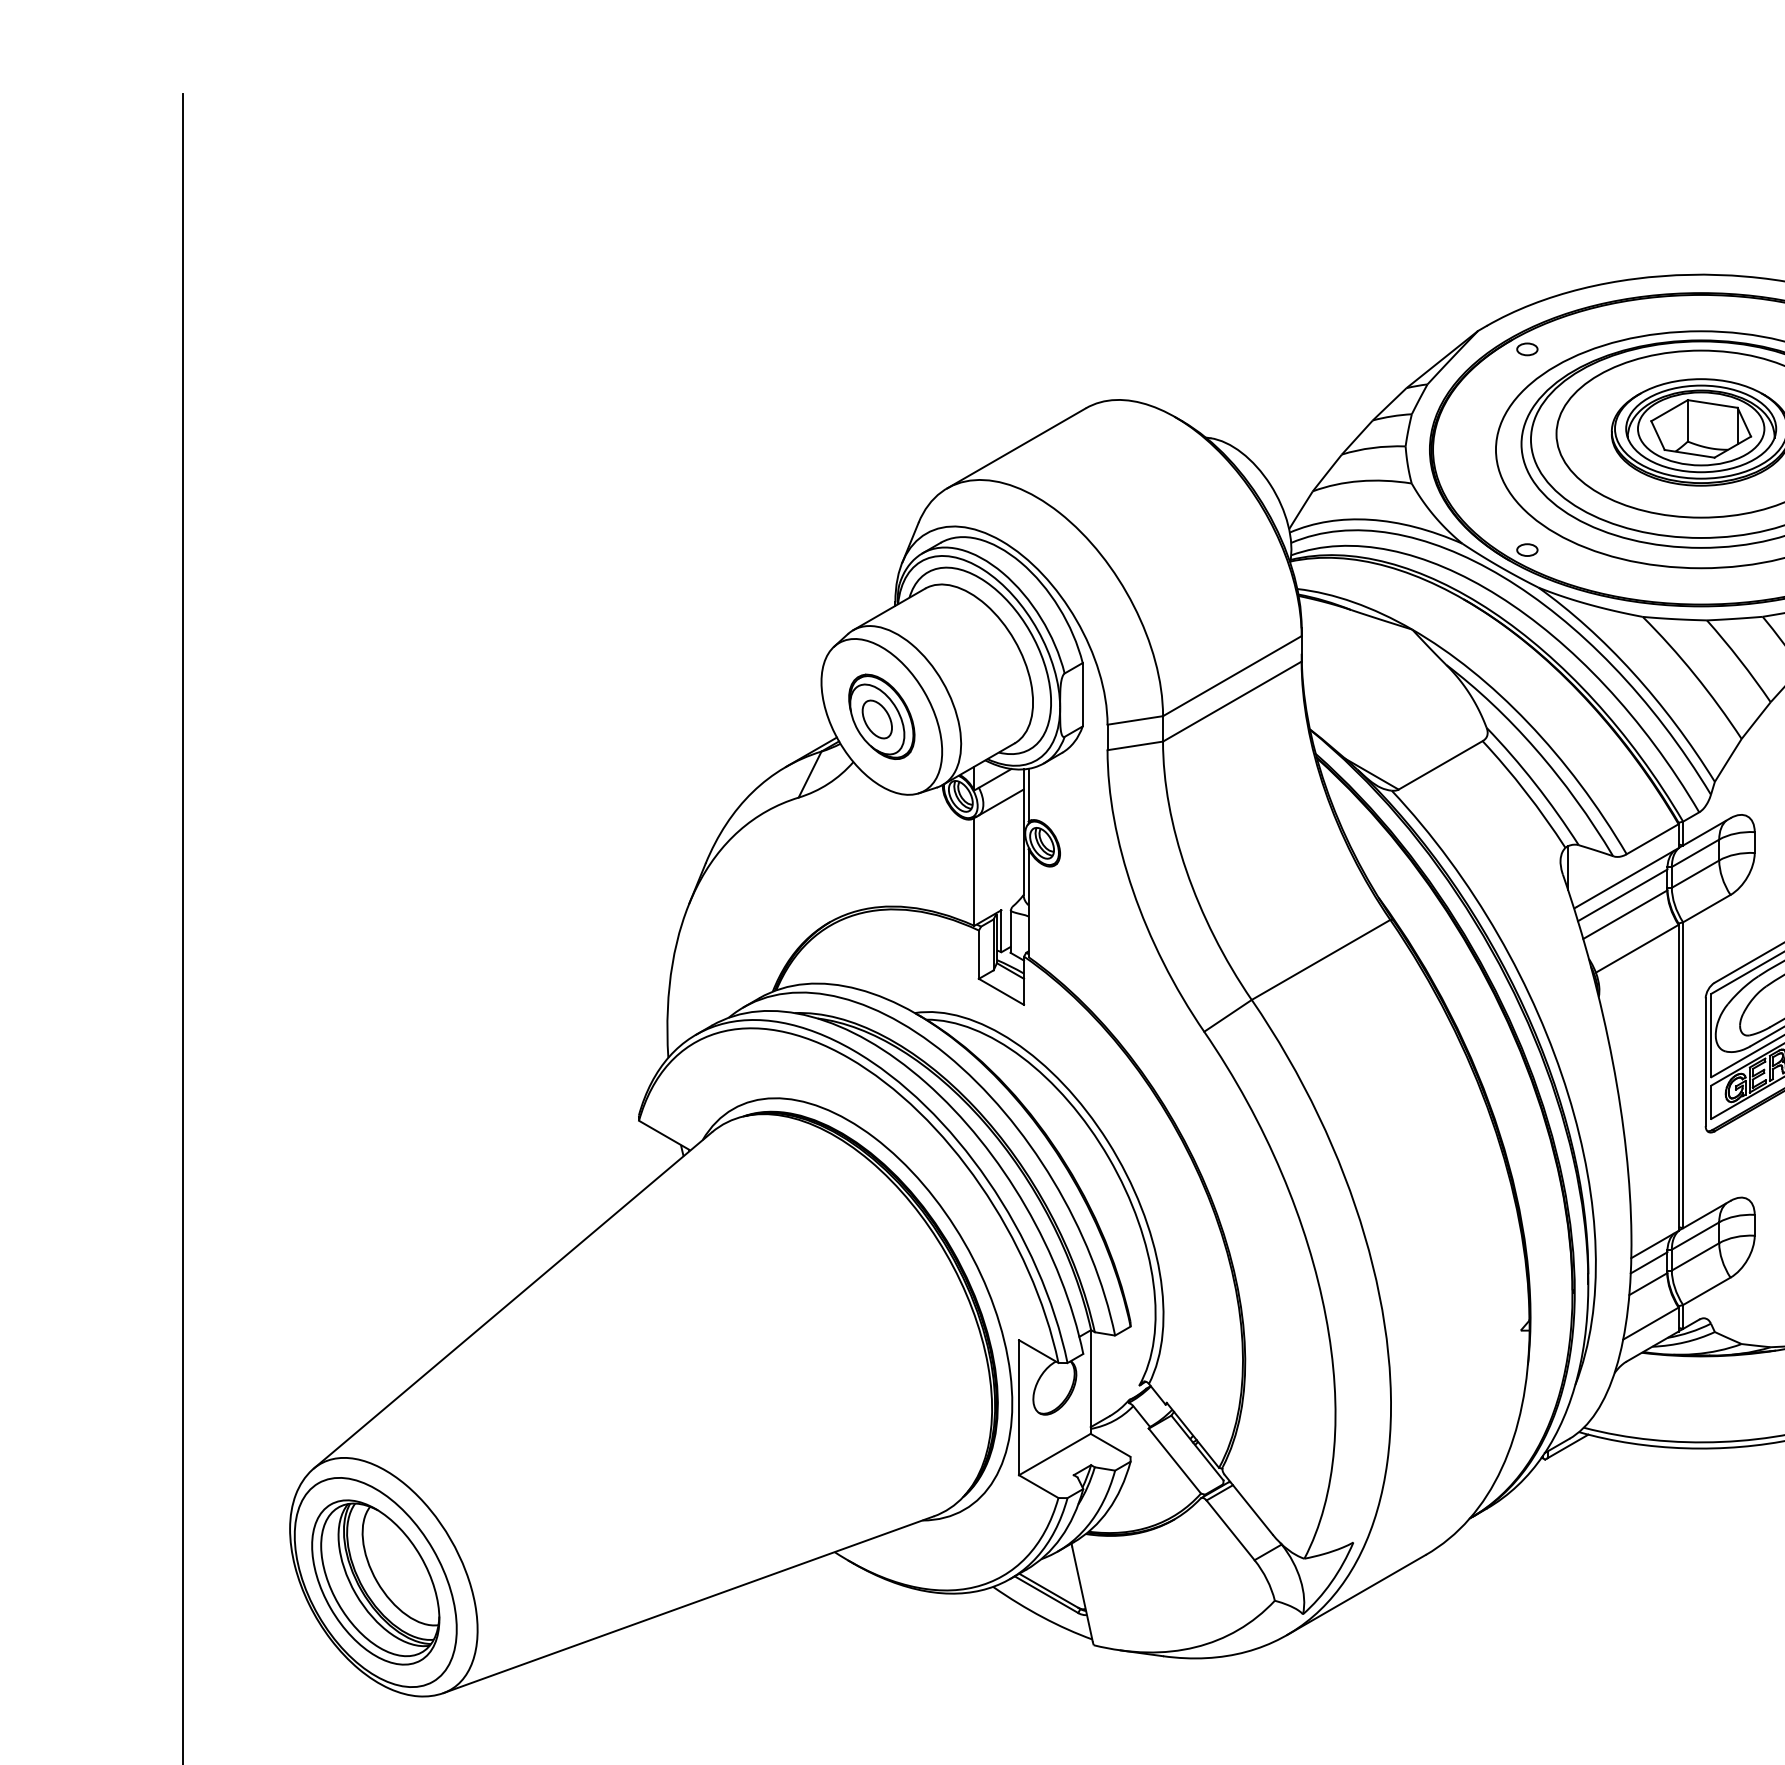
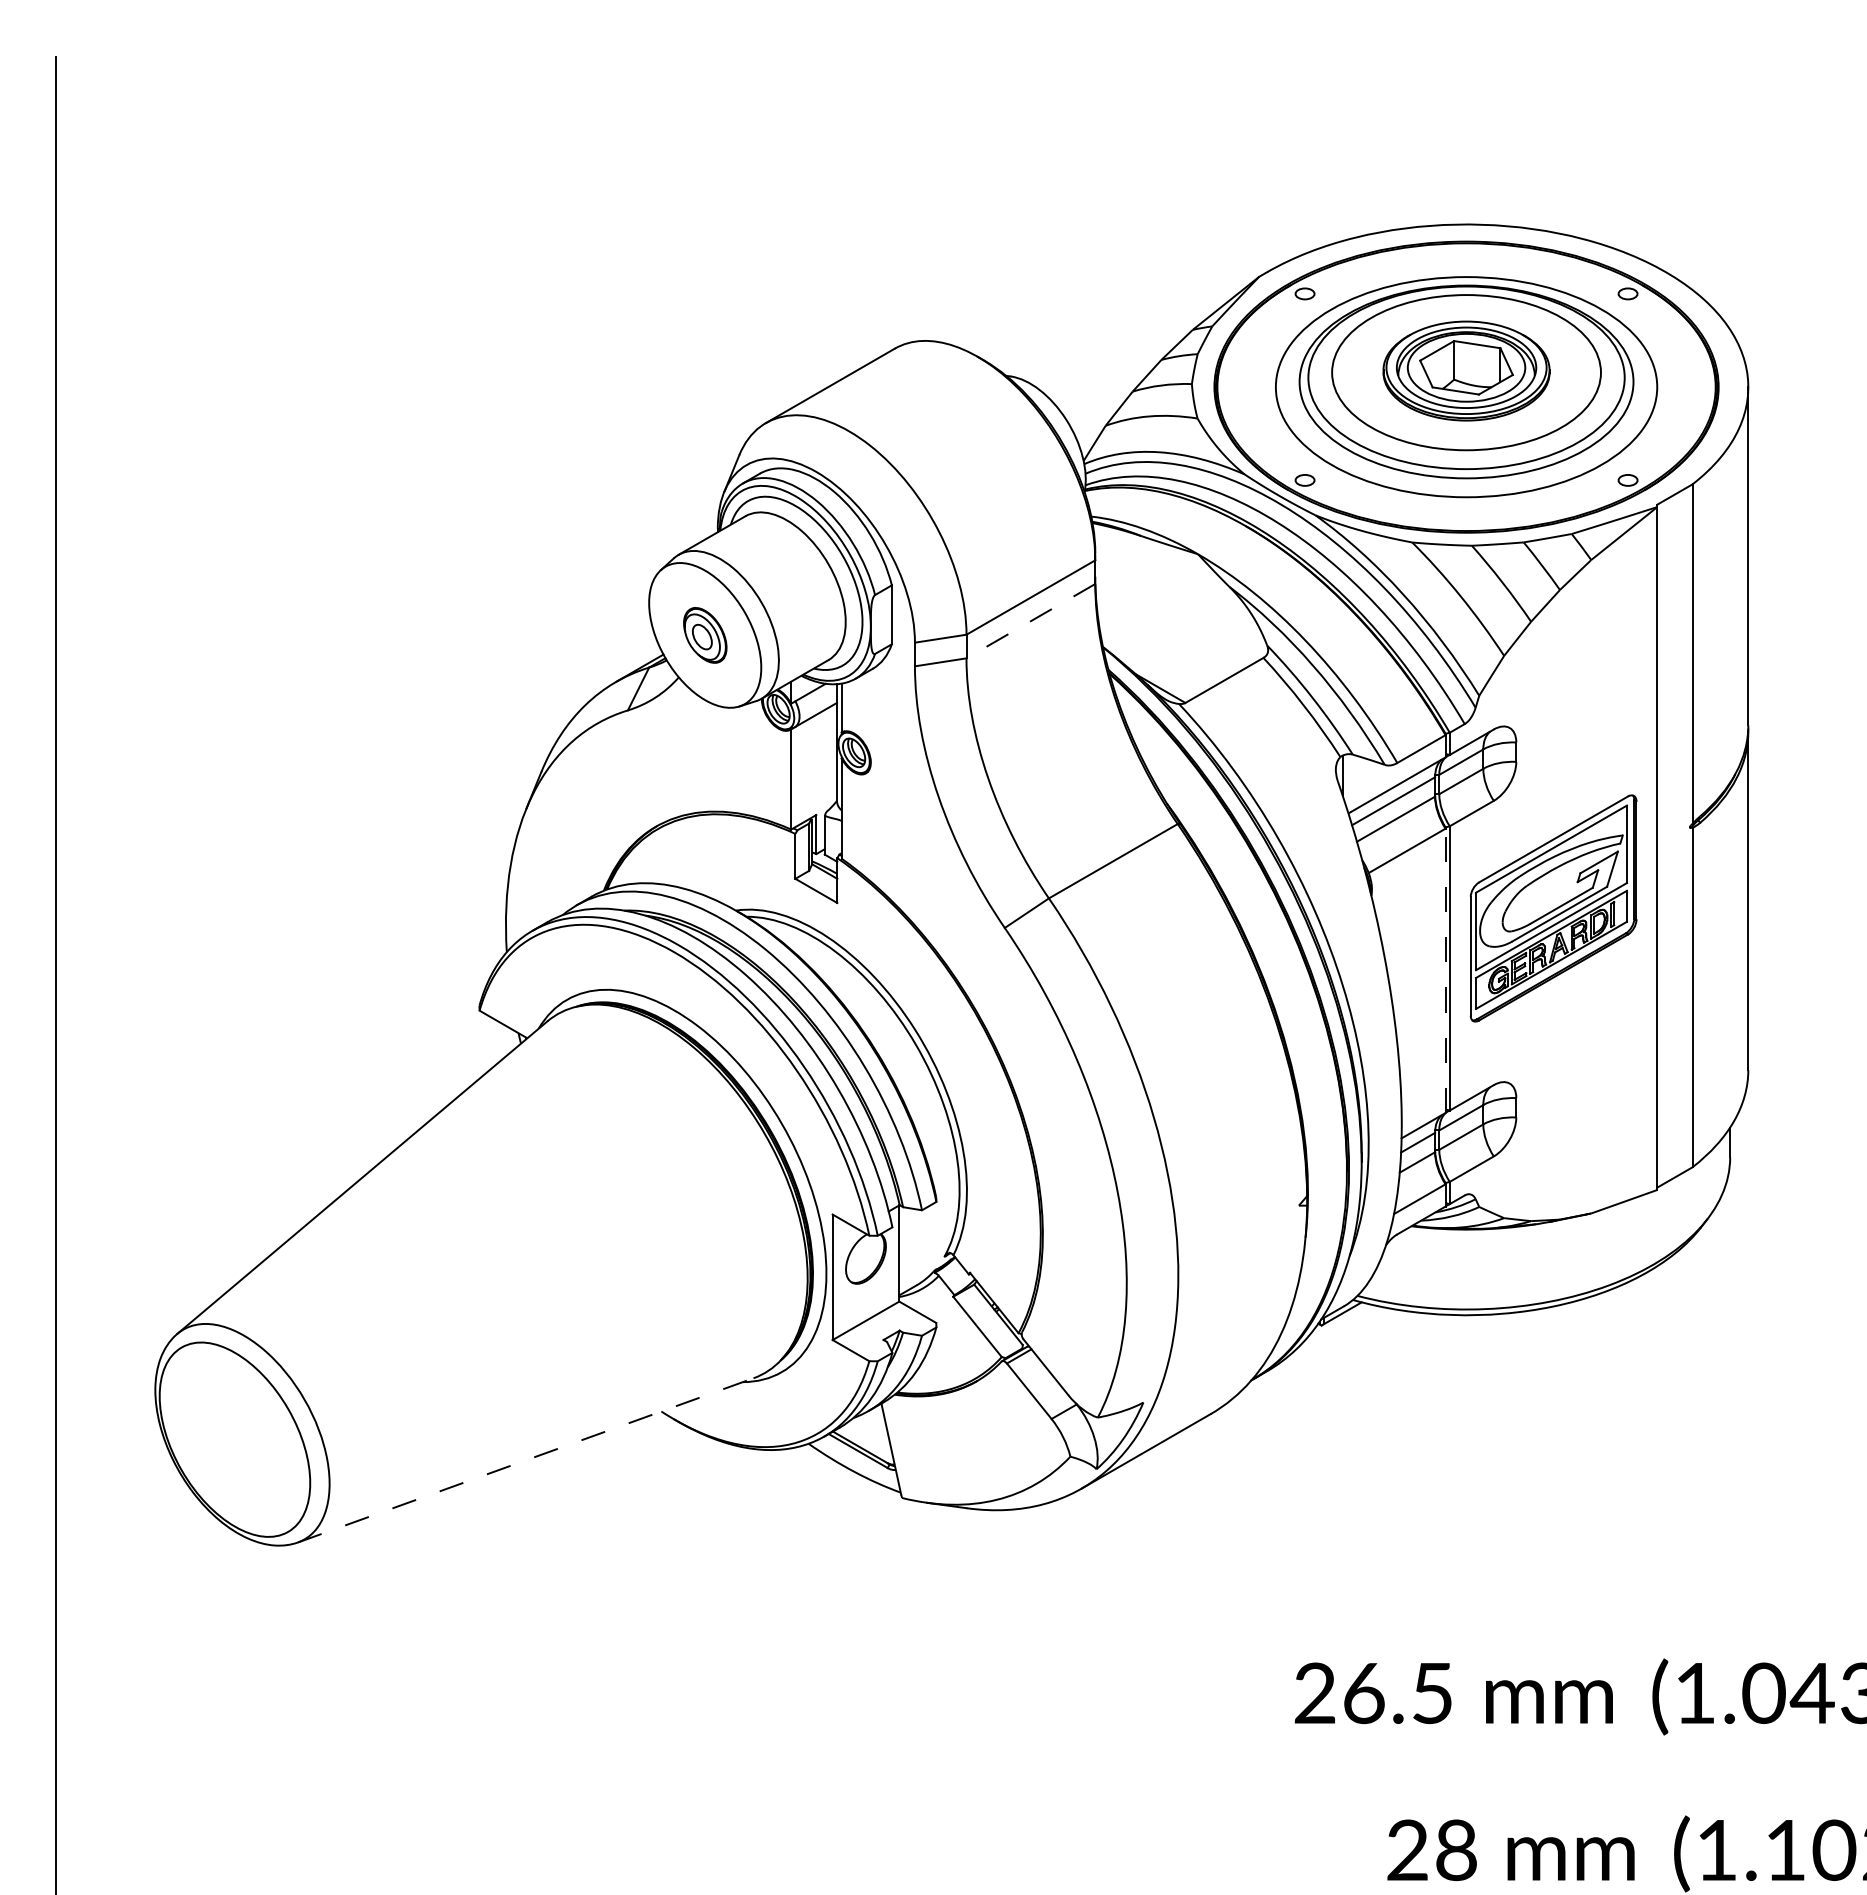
line: (1231, 701) -> (1030, 621), solid -> dashed
part: (882, 717) -> (705, 635), size x0.7
line: (1678, 1077) -> (1445, 970), solid -> dashed
part: (375, 1582) -> (234, 1439), removed
line: (689, 1604) -> (526, 1460), solid -> dashed

